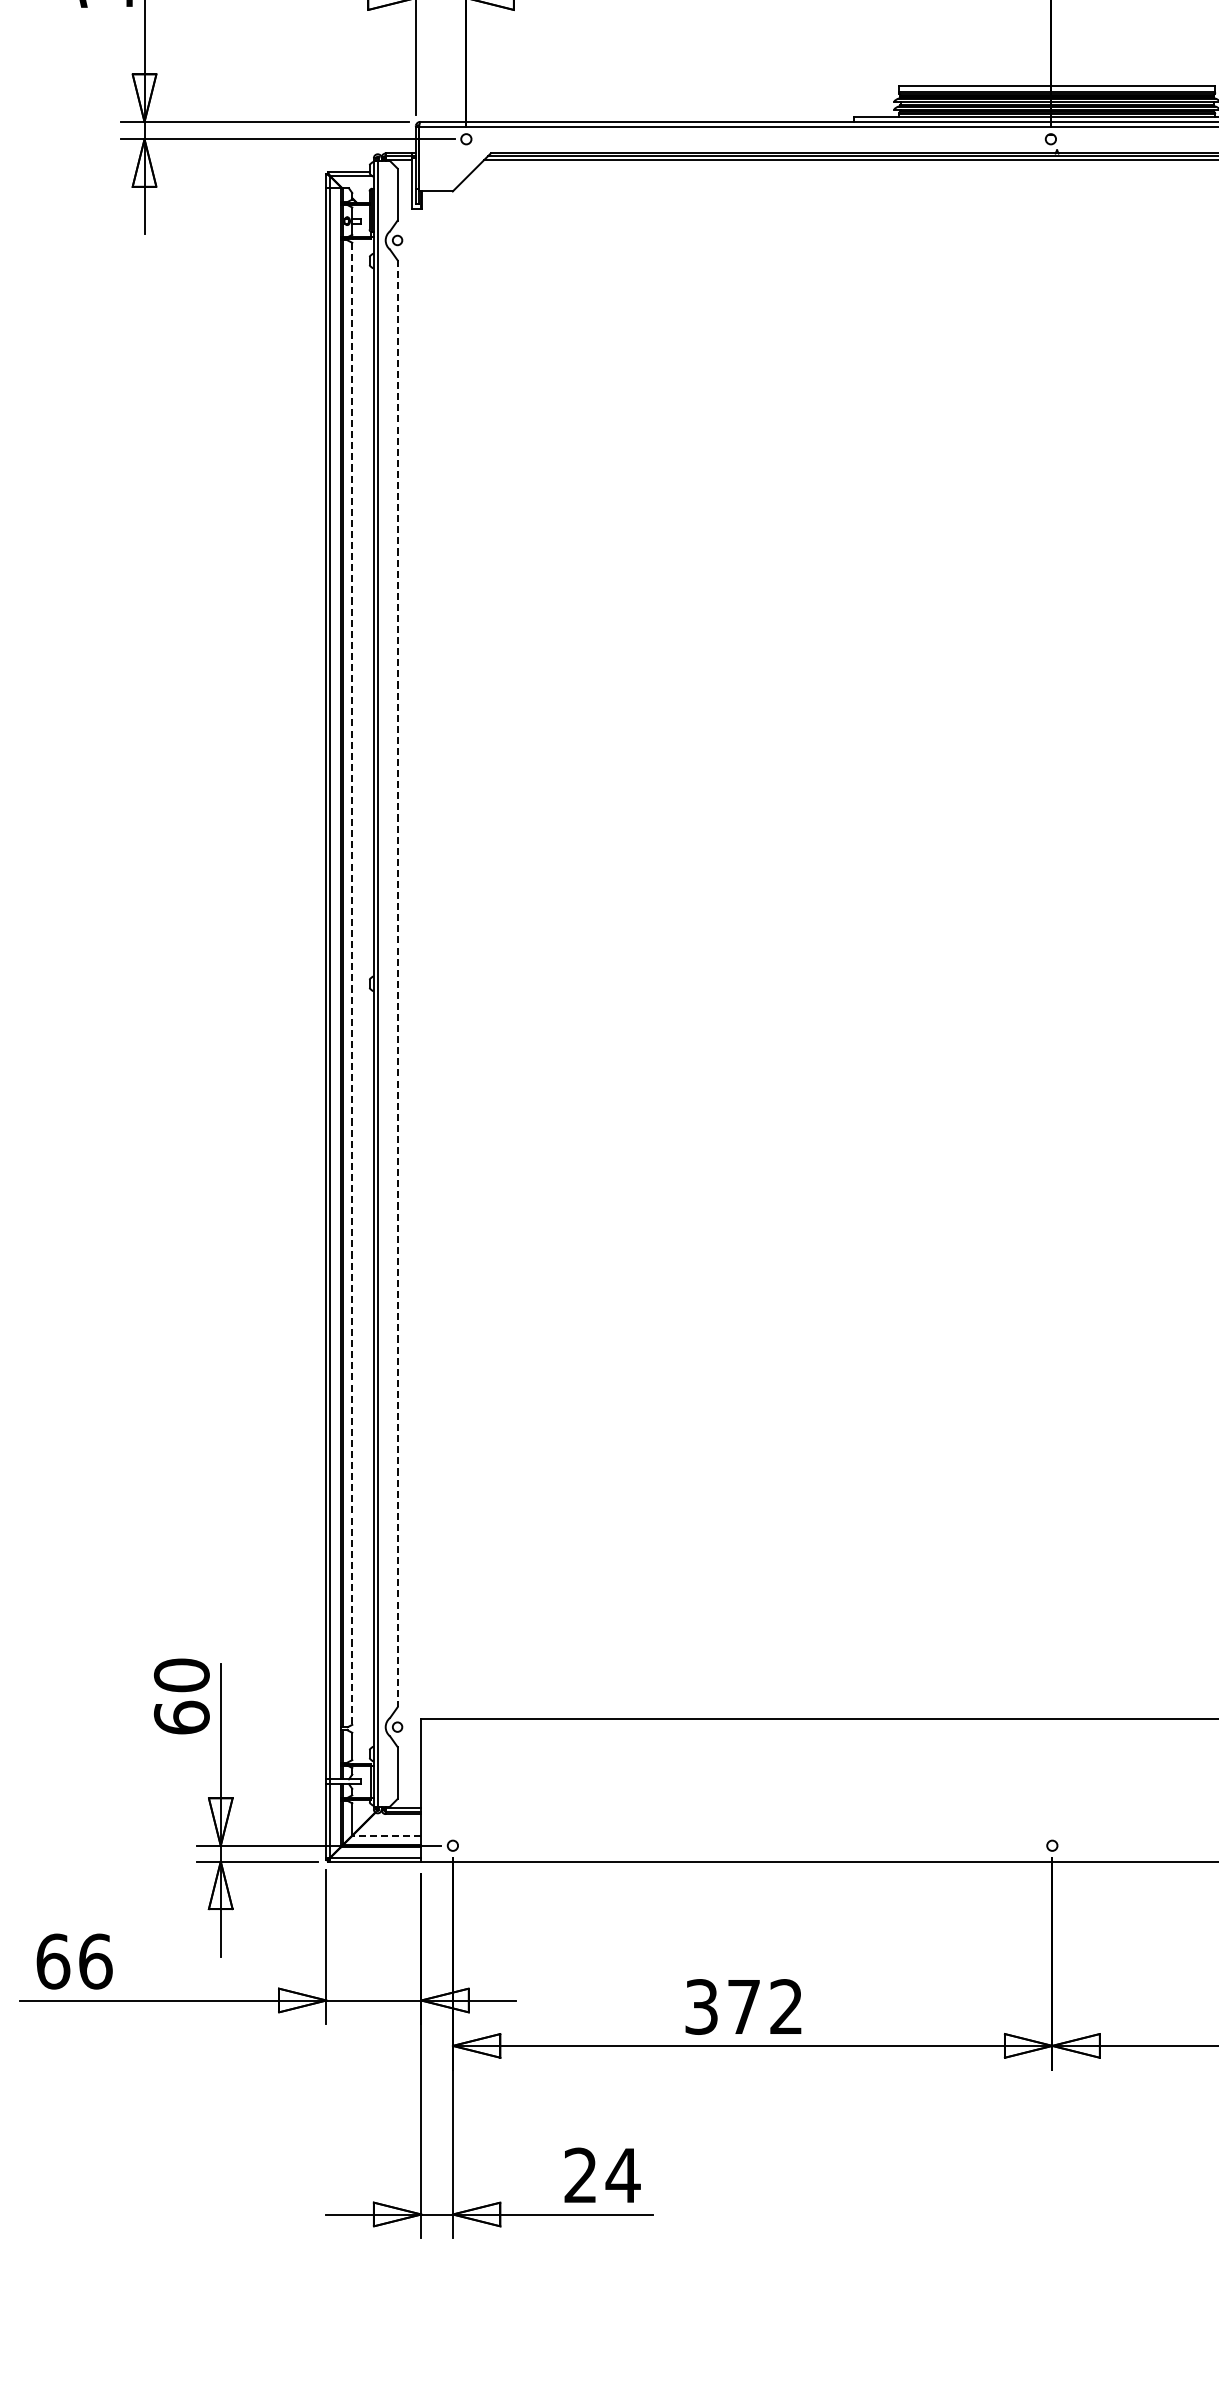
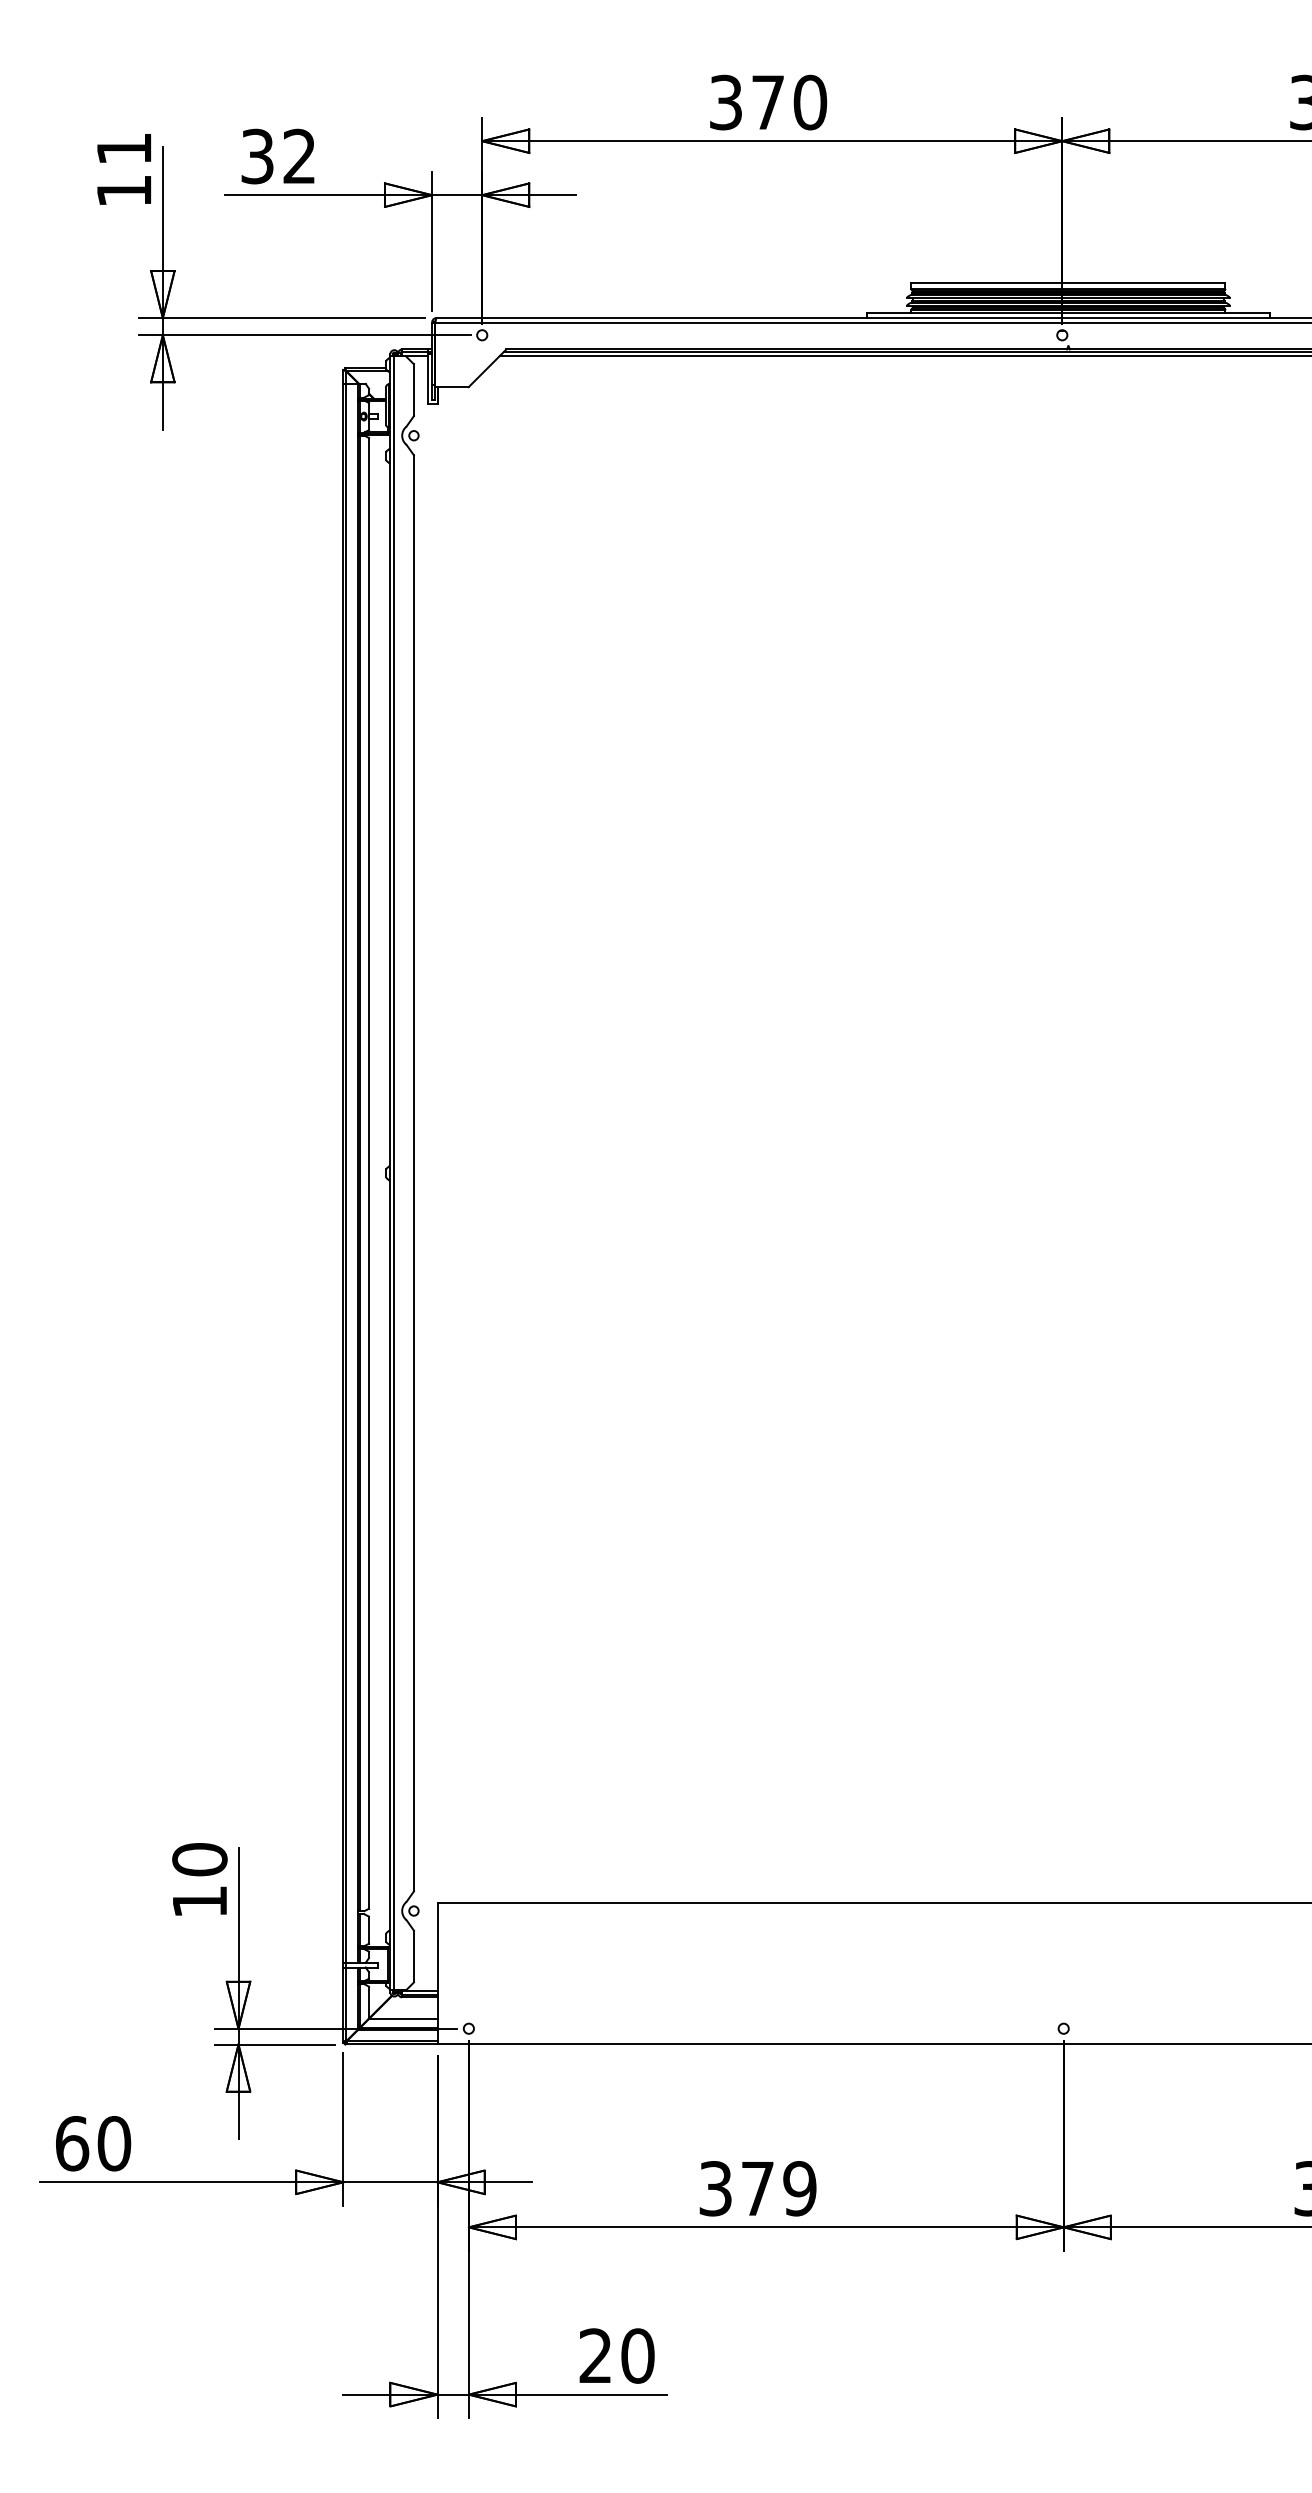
line: (352, 983) -> (369, 1173), dashed -> solid
line: (397, 983) -> (413, 1173), dashed -> solid
text: (181, 1717) -> (199, 1901), 60 -> 10
line: (386, 1835) -> (402, 2018), dashed -> solid
text: (95, 1961) -> (114, 2143), 66 -> 60
text: (786, 2006) -> (799, 2188), 372 -> 379
text: (622, 2175) -> (637, 2355), 24 -> 20

